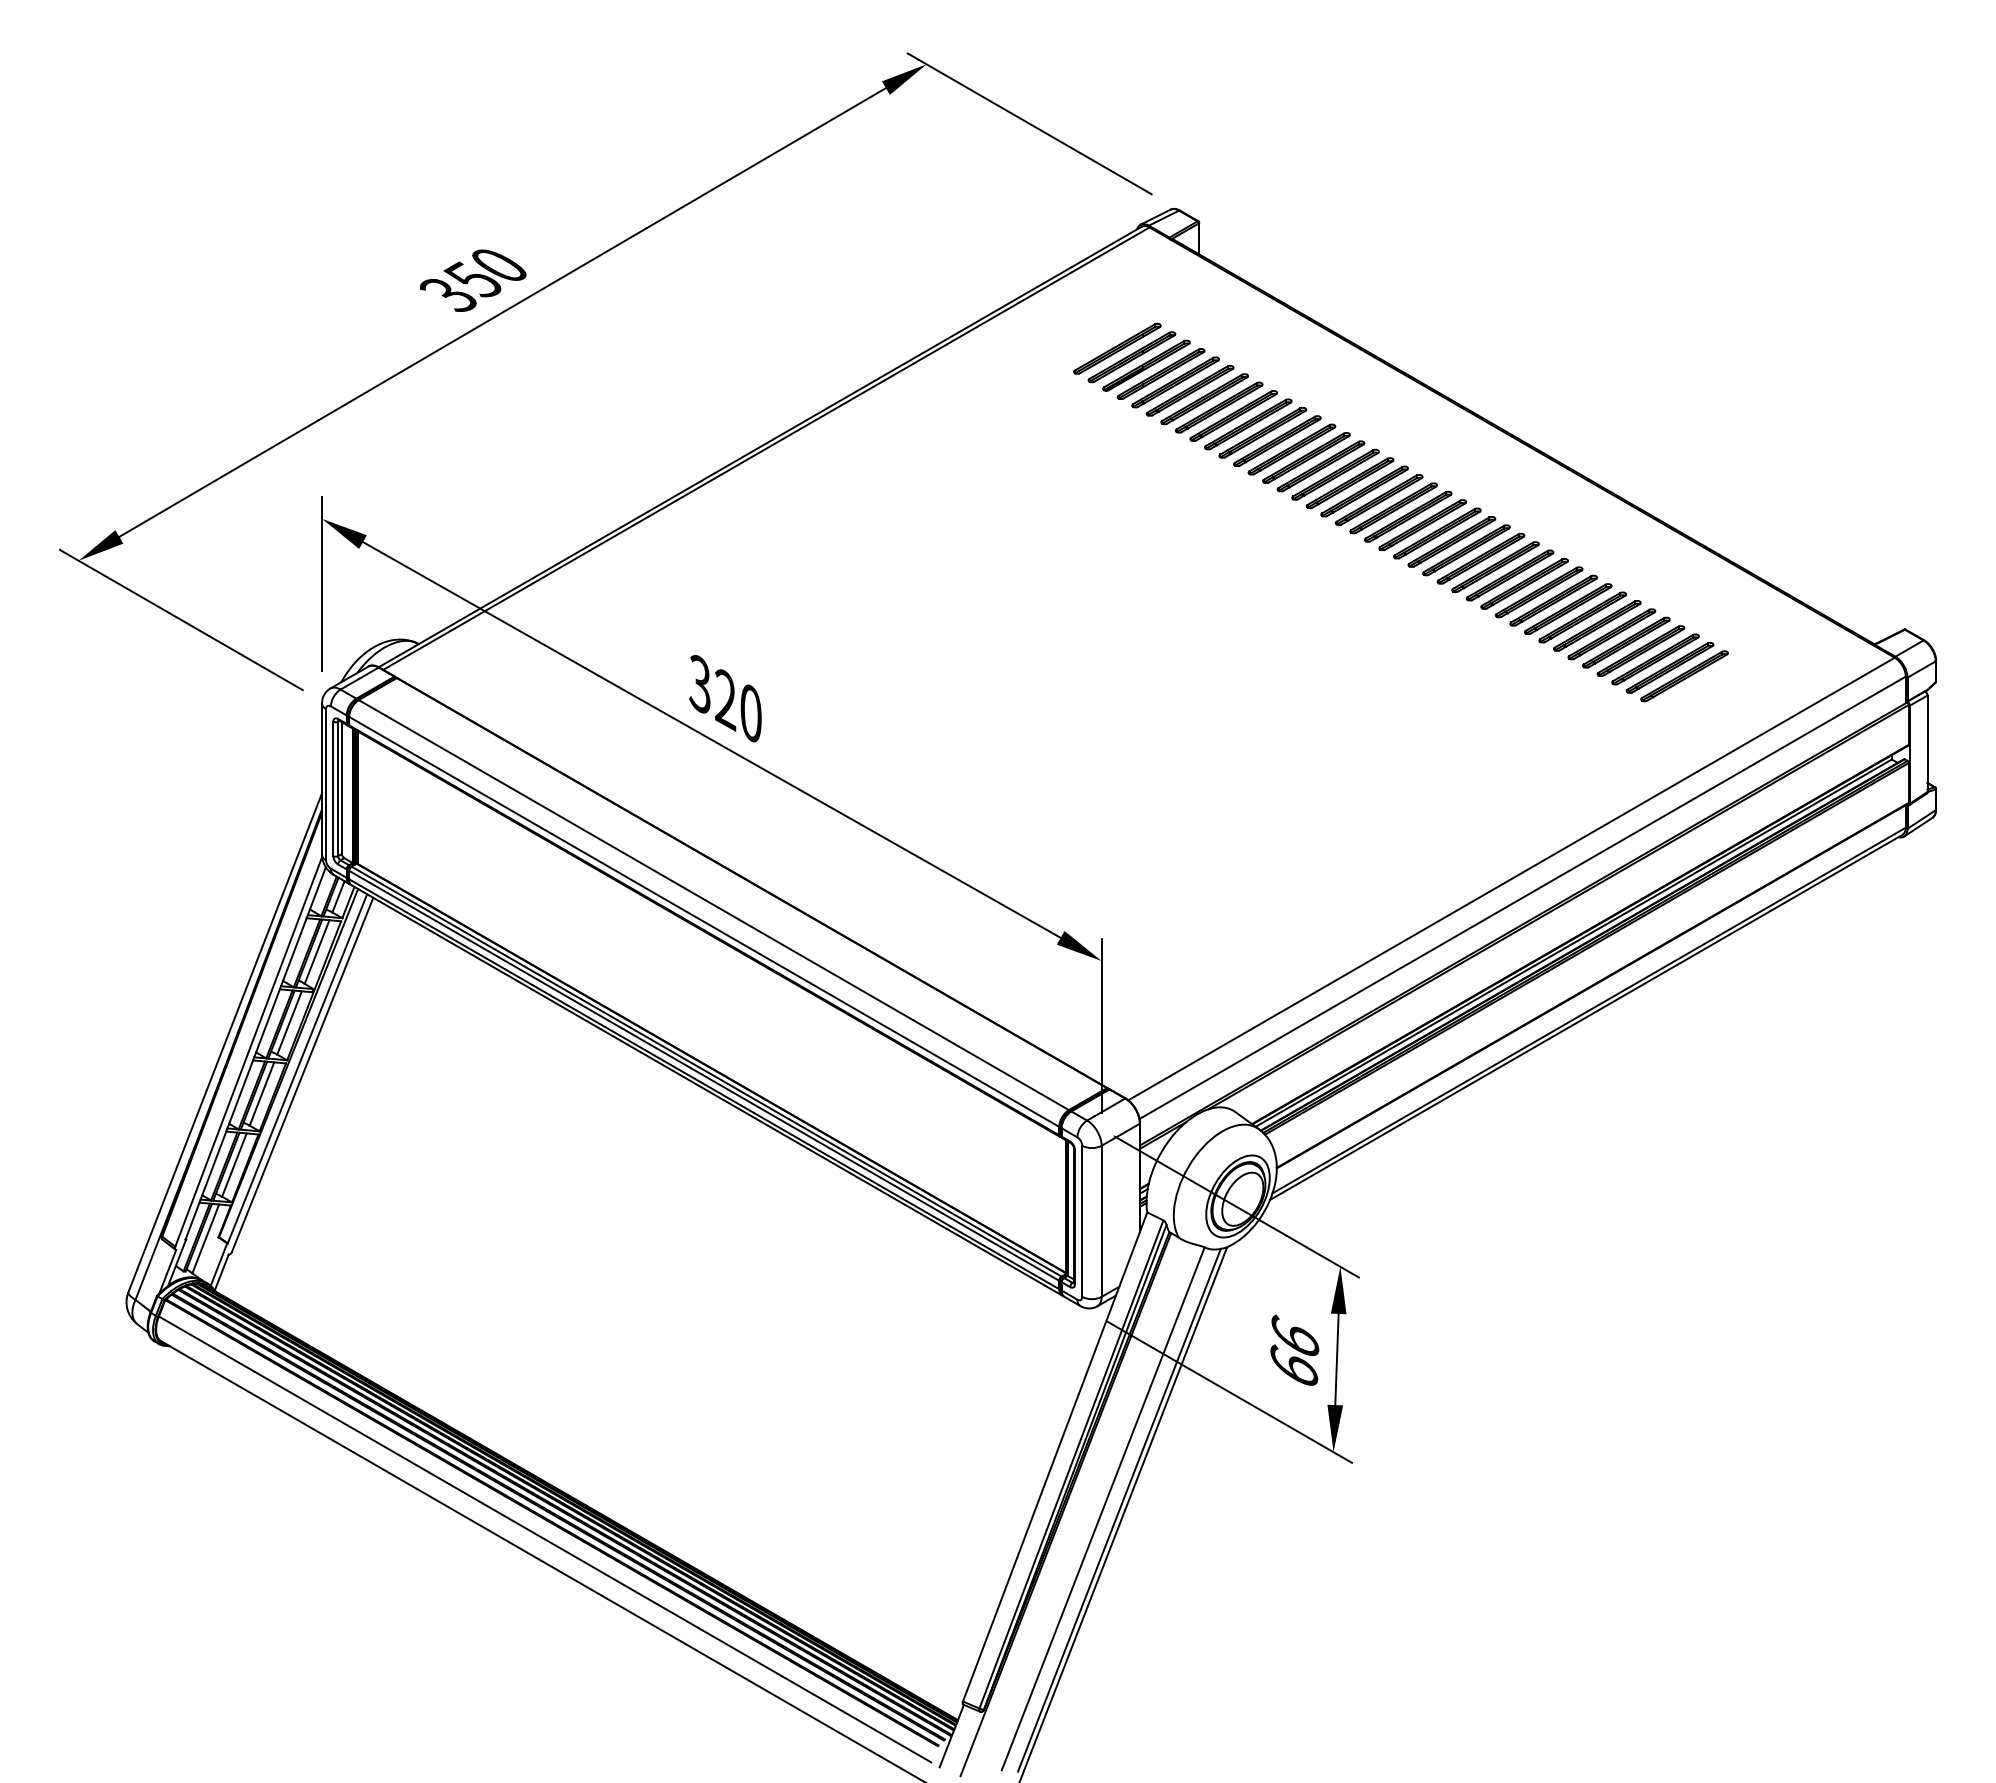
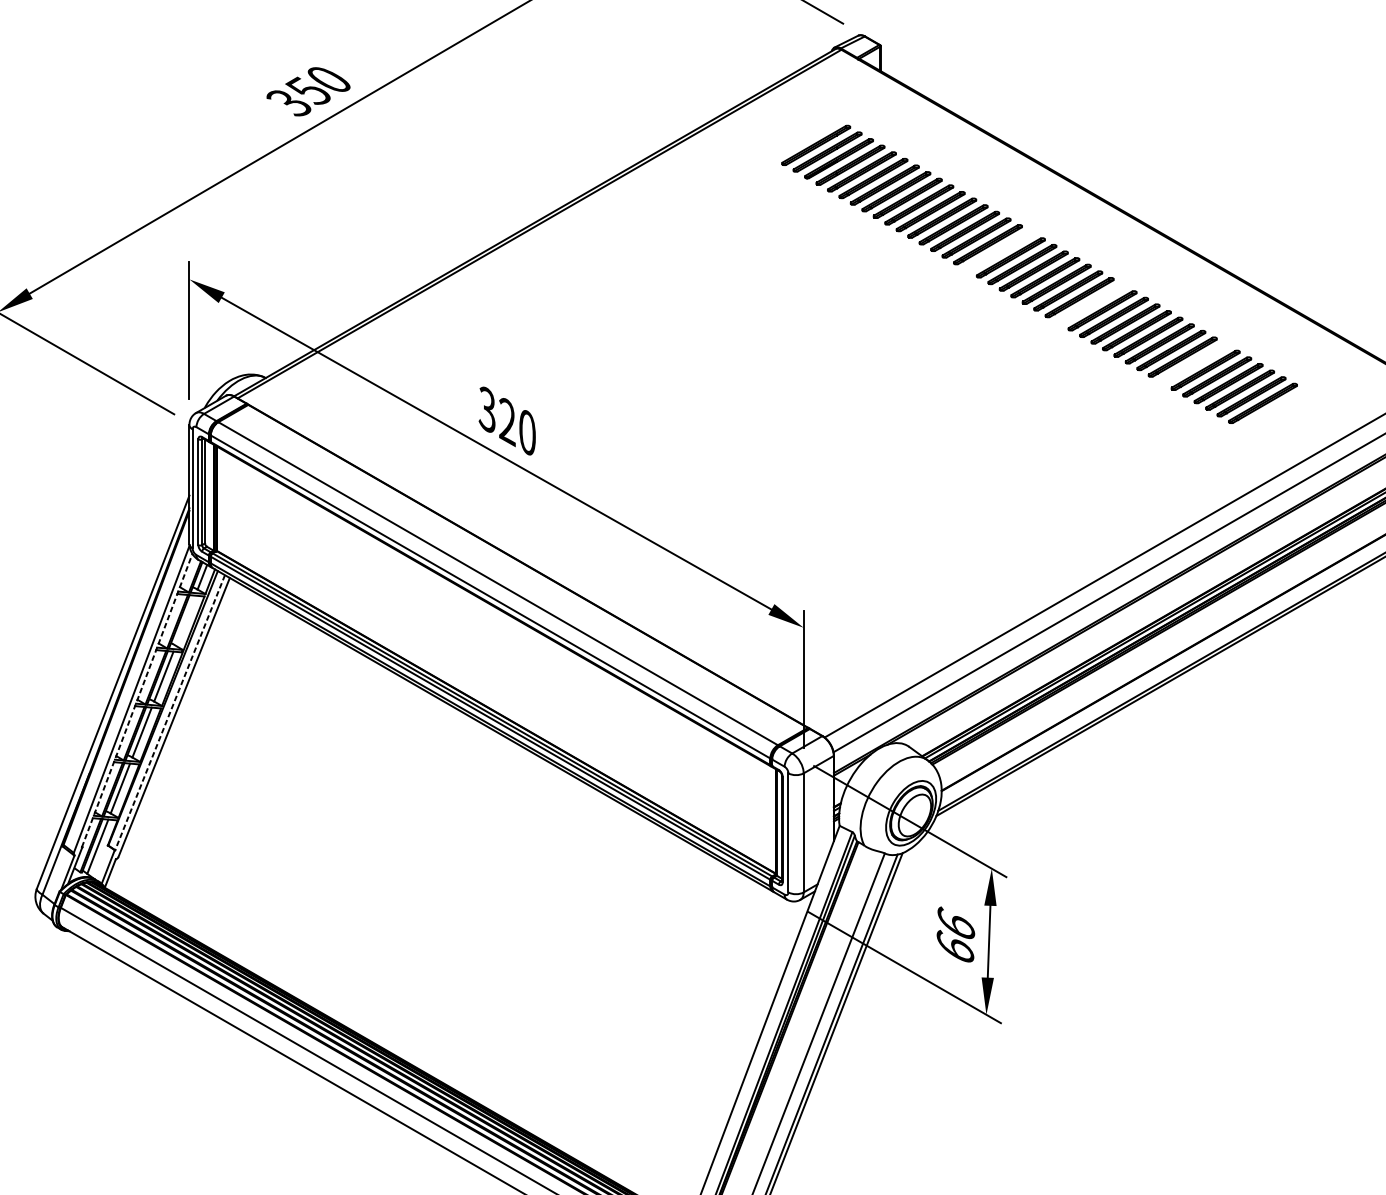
part: (1349, 482) -> (998, 250), removed
part: (1466, 550) -> (1091, 304), removed
part: (1597, 625) -> (1194, 363), removed
line: (316, 951) -> (185, 620), removed
line: (255, 1053) -> (137, 700), solid -> dashed
line: (297, 1068) -> (170, 712), solid -> dashed

